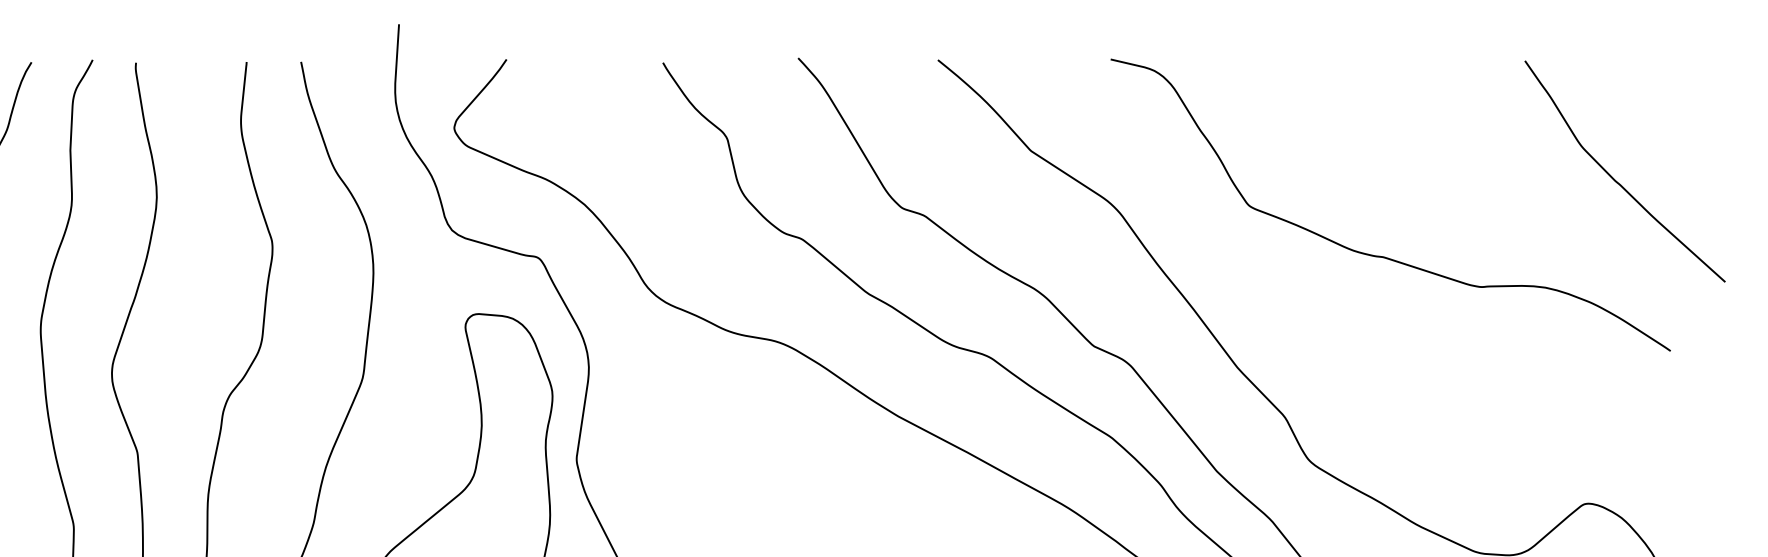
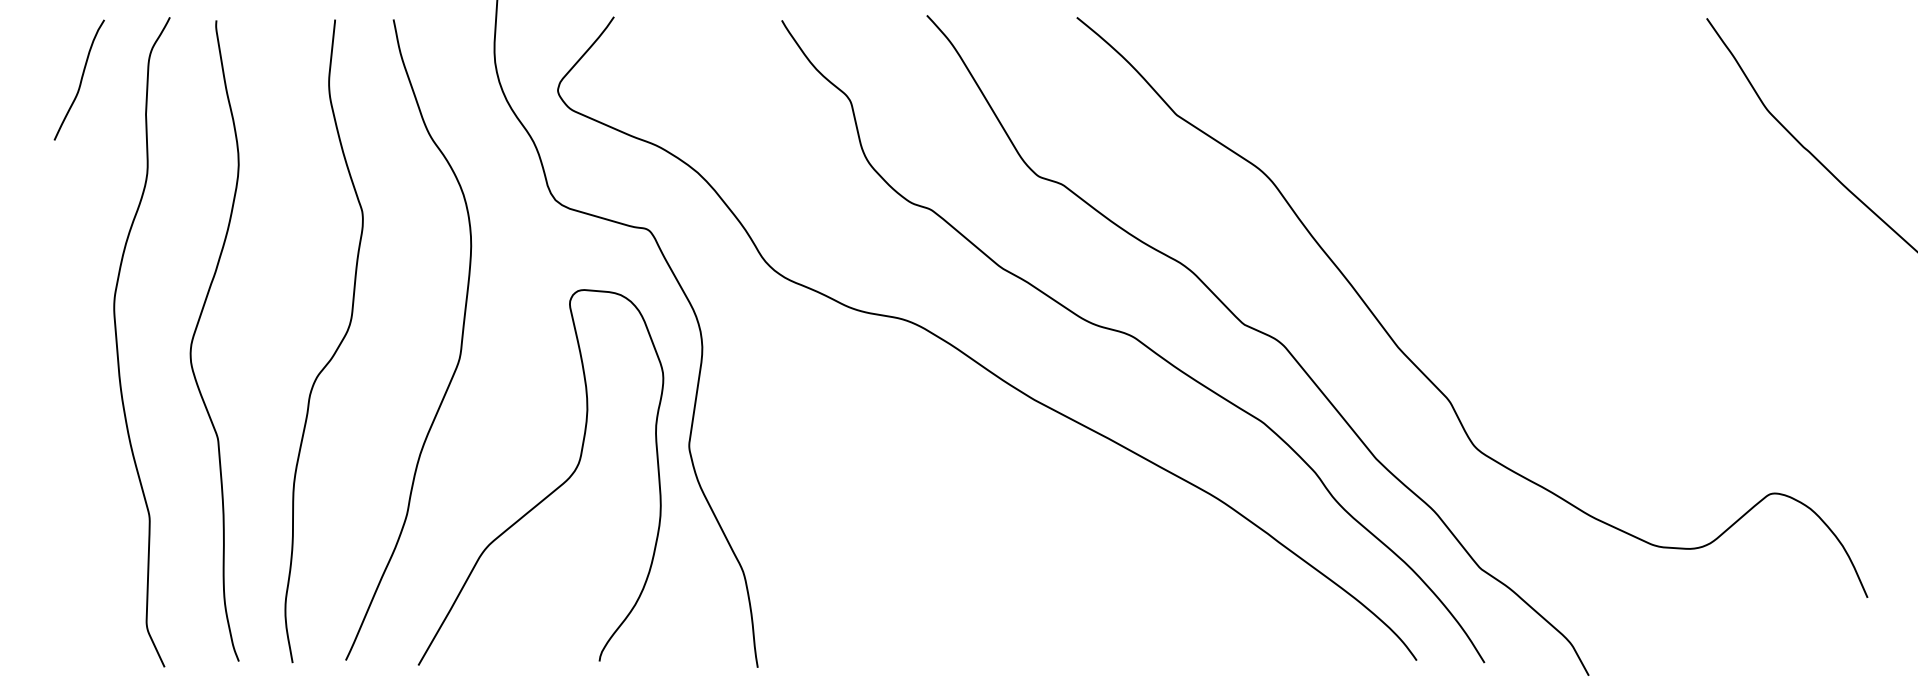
curve: (1381, 255) -> (1552, 227), removed

